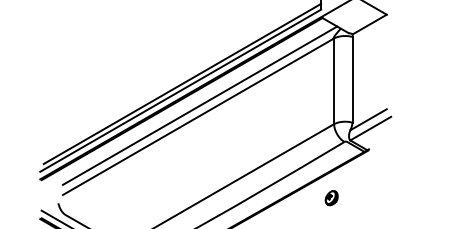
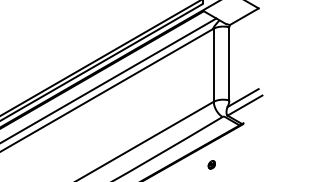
part: (331, 197) -> (211, 164), size x0.62

